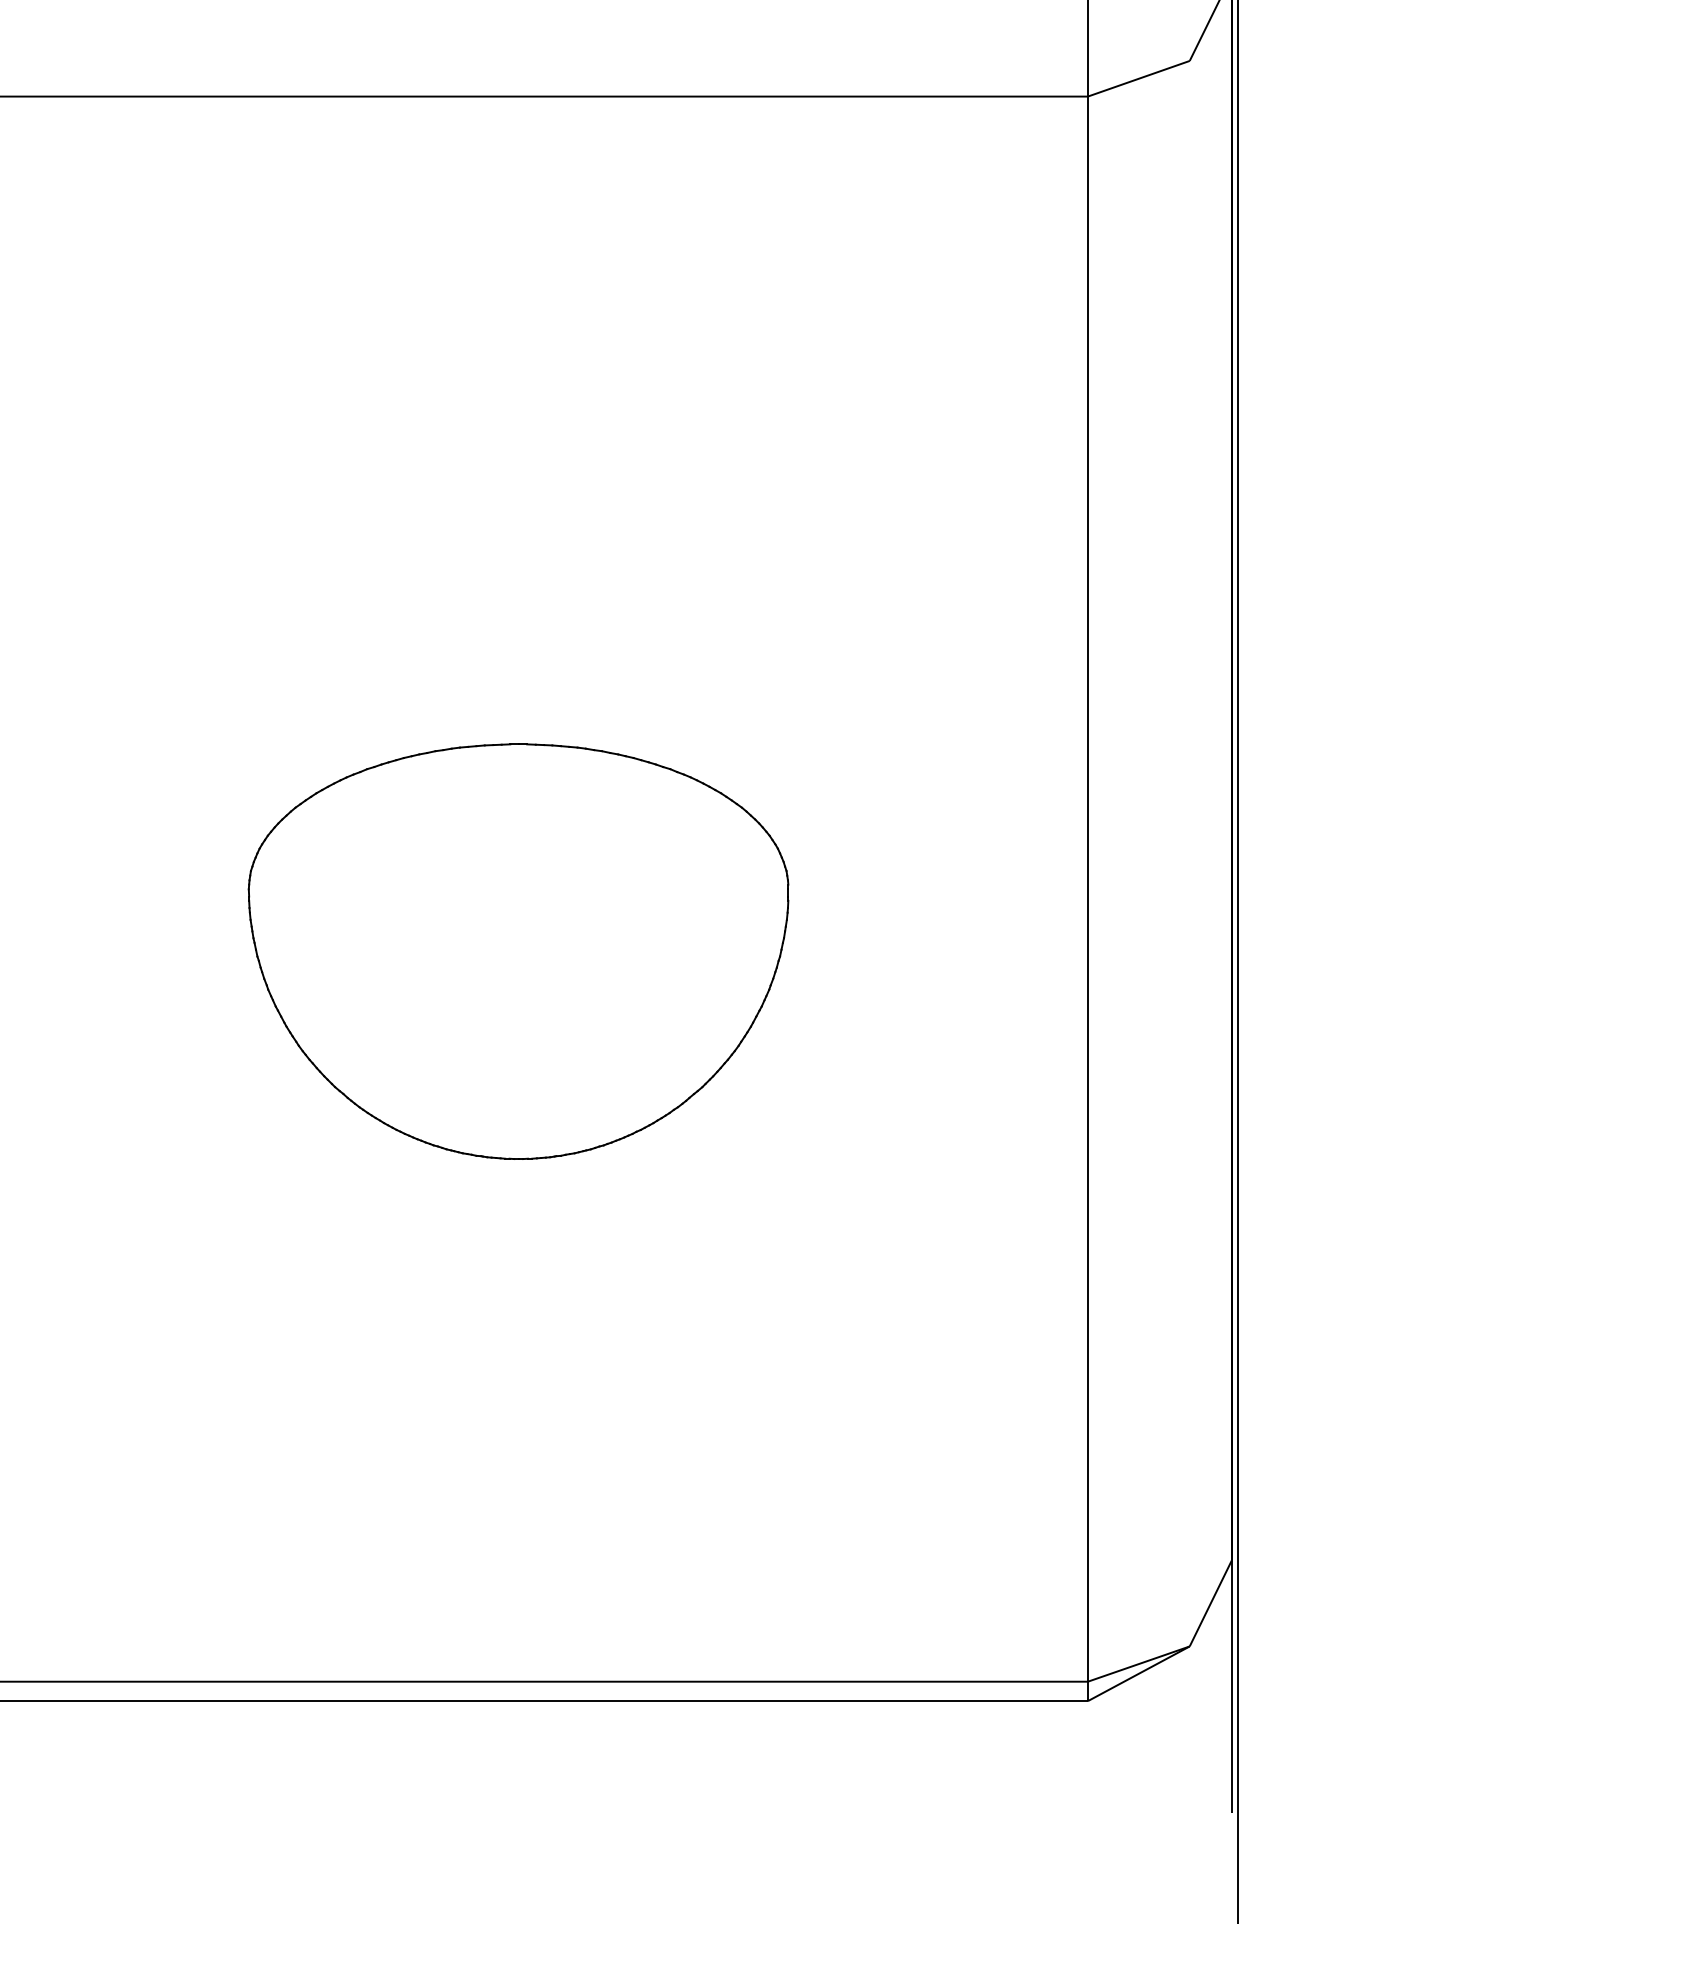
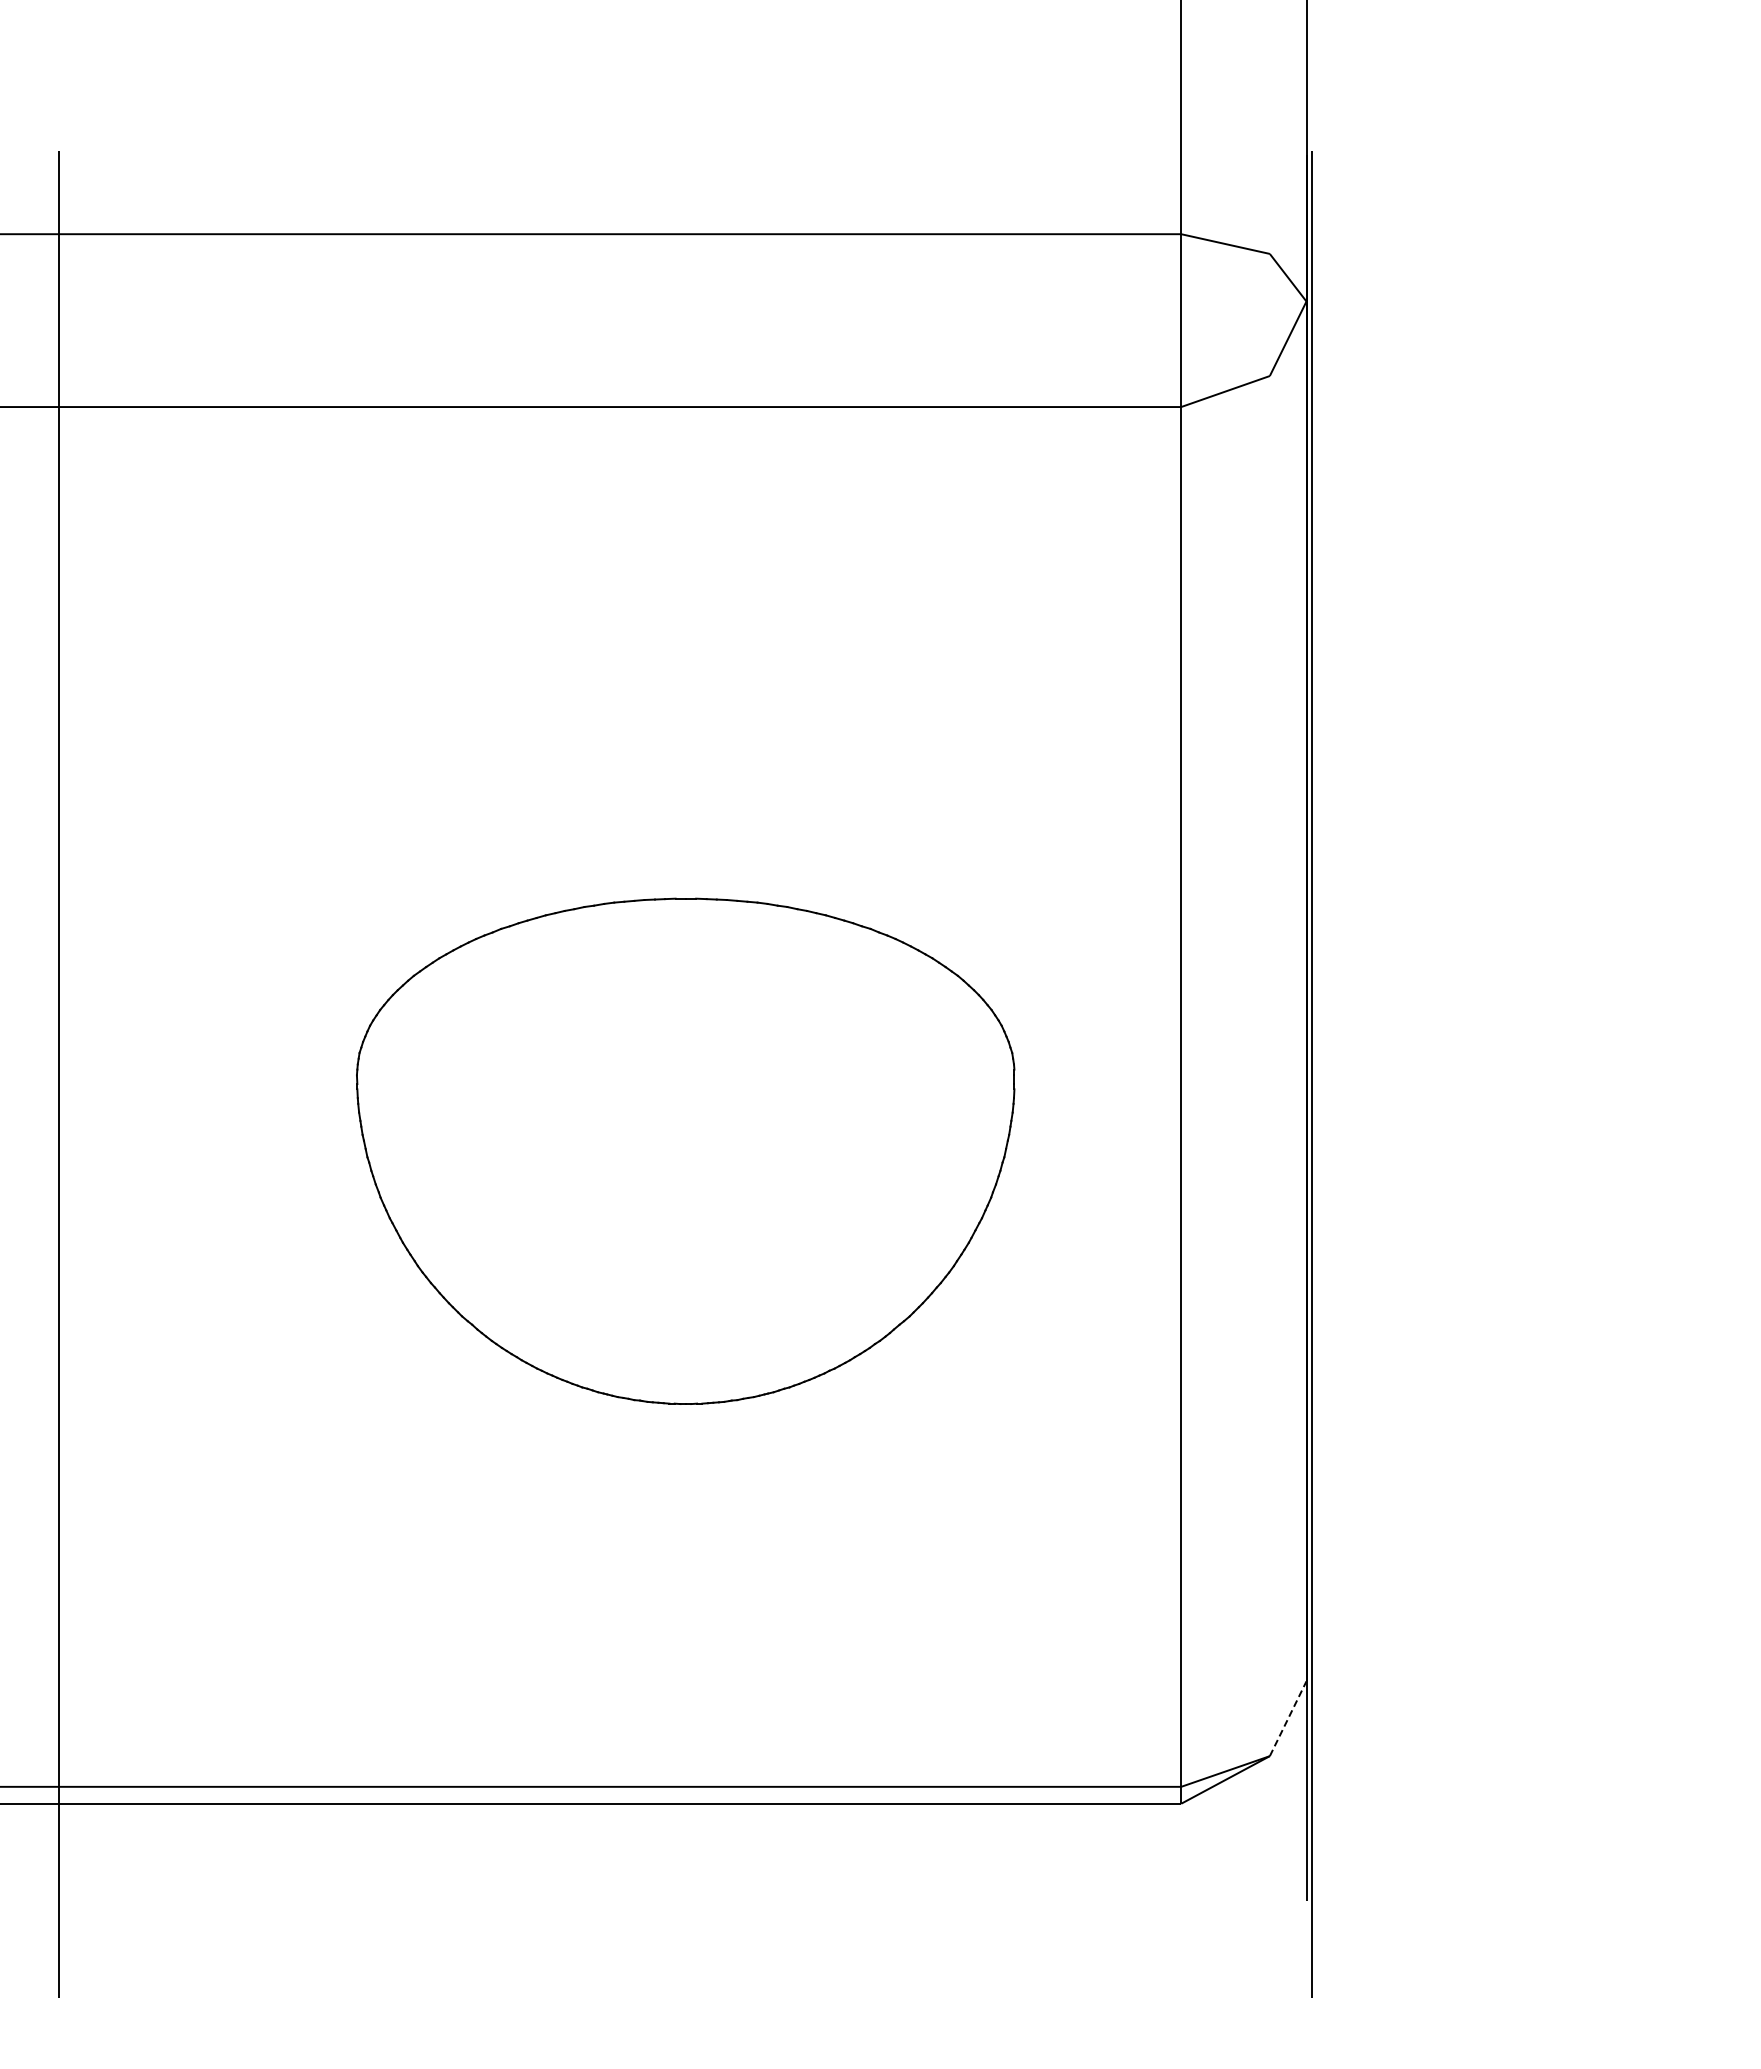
part: (518, 951) -> (685, 1151), size x1.4
line: (1211, 1603) -> (1288, 1718), solid -> dashed

